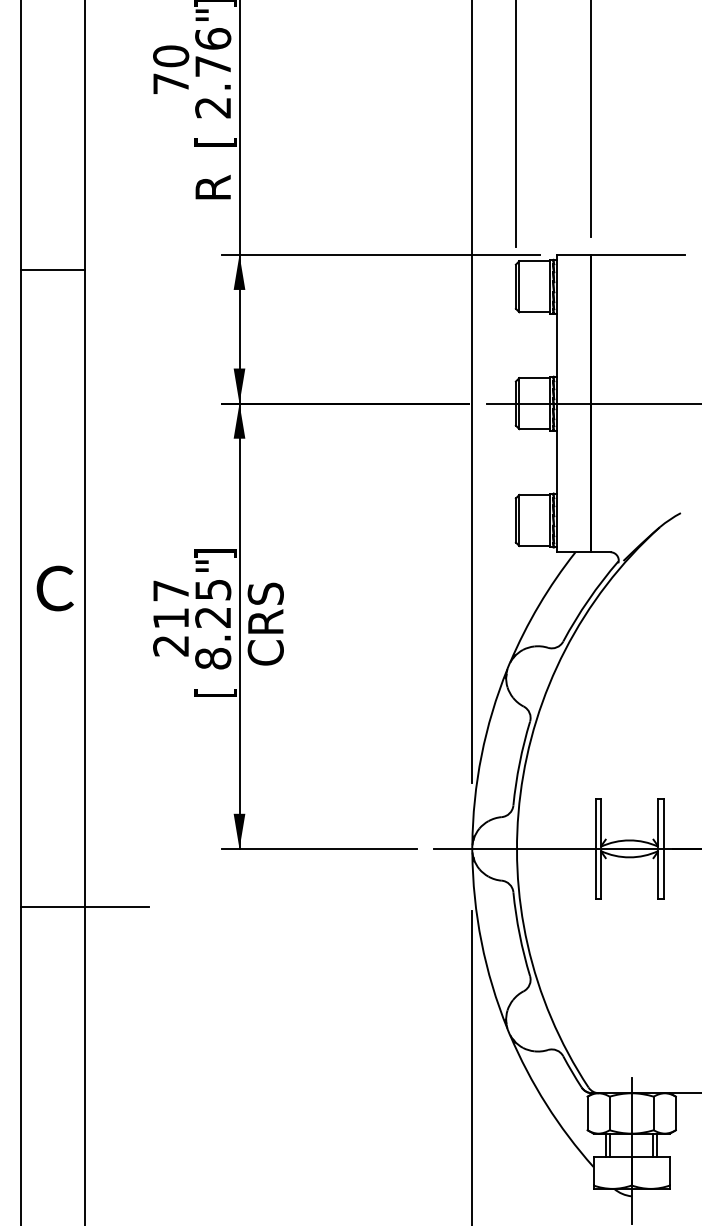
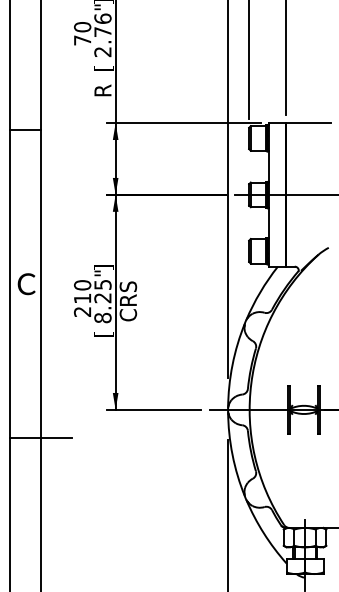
text: (170, 591) -> (82, 285), 217 -> 210

